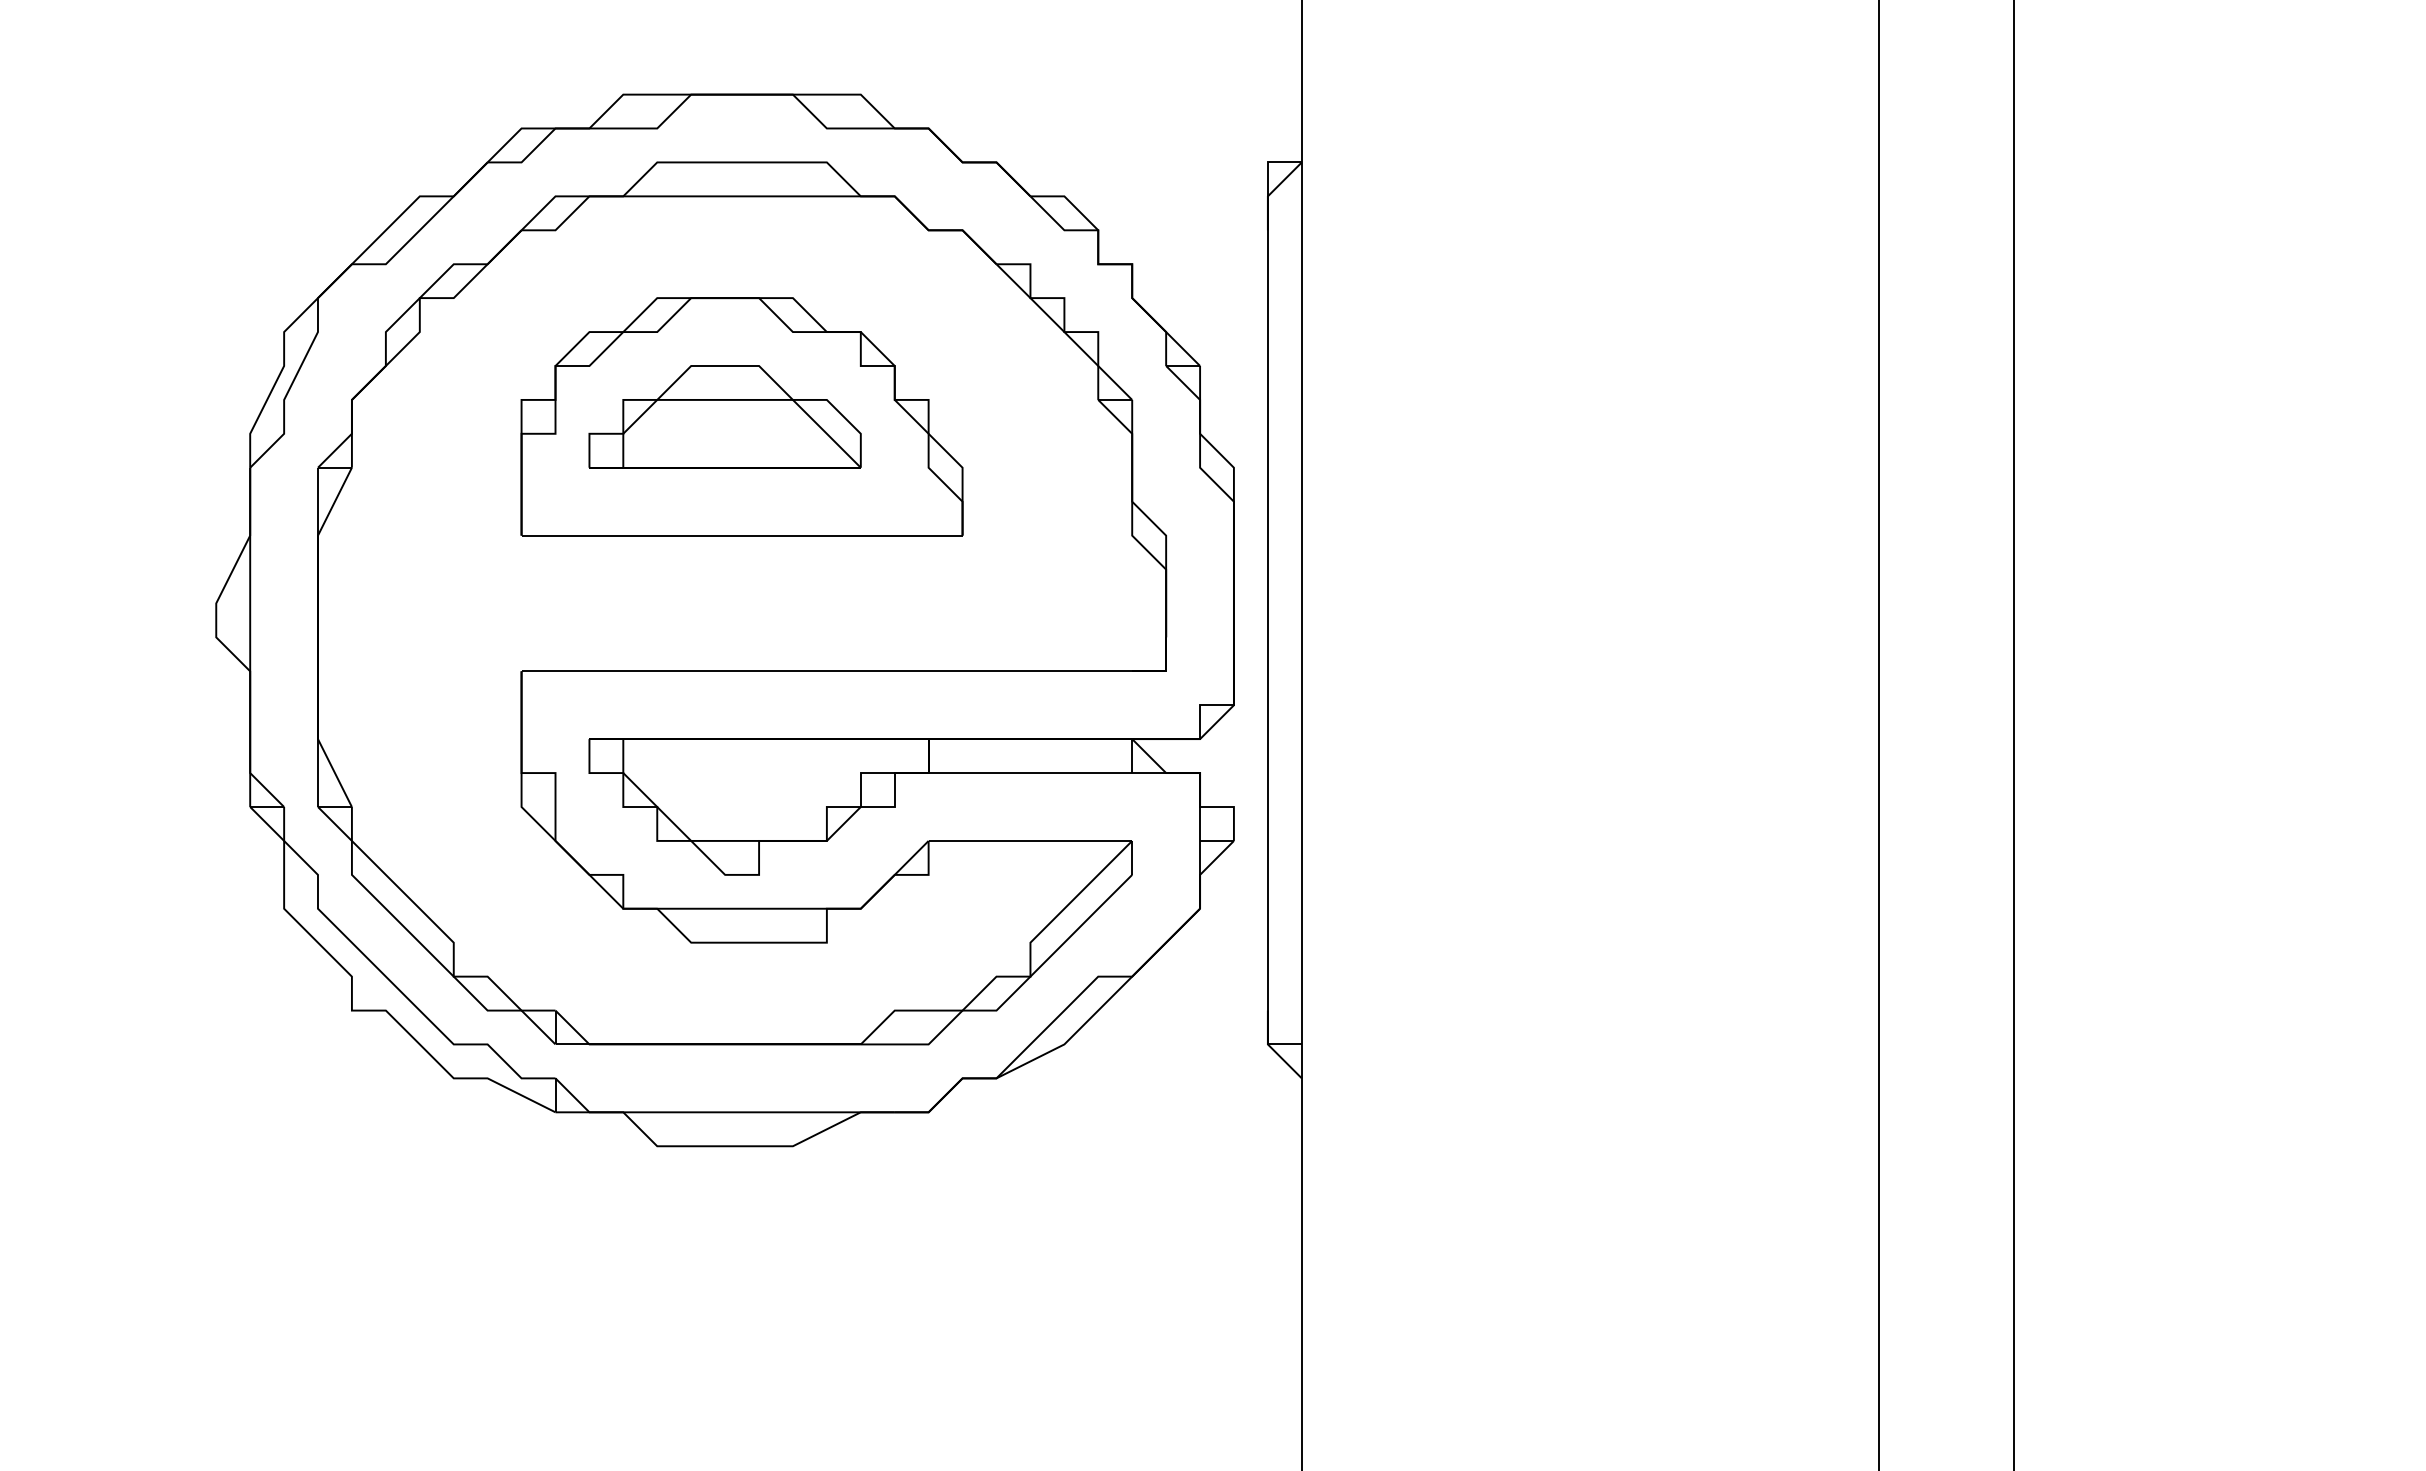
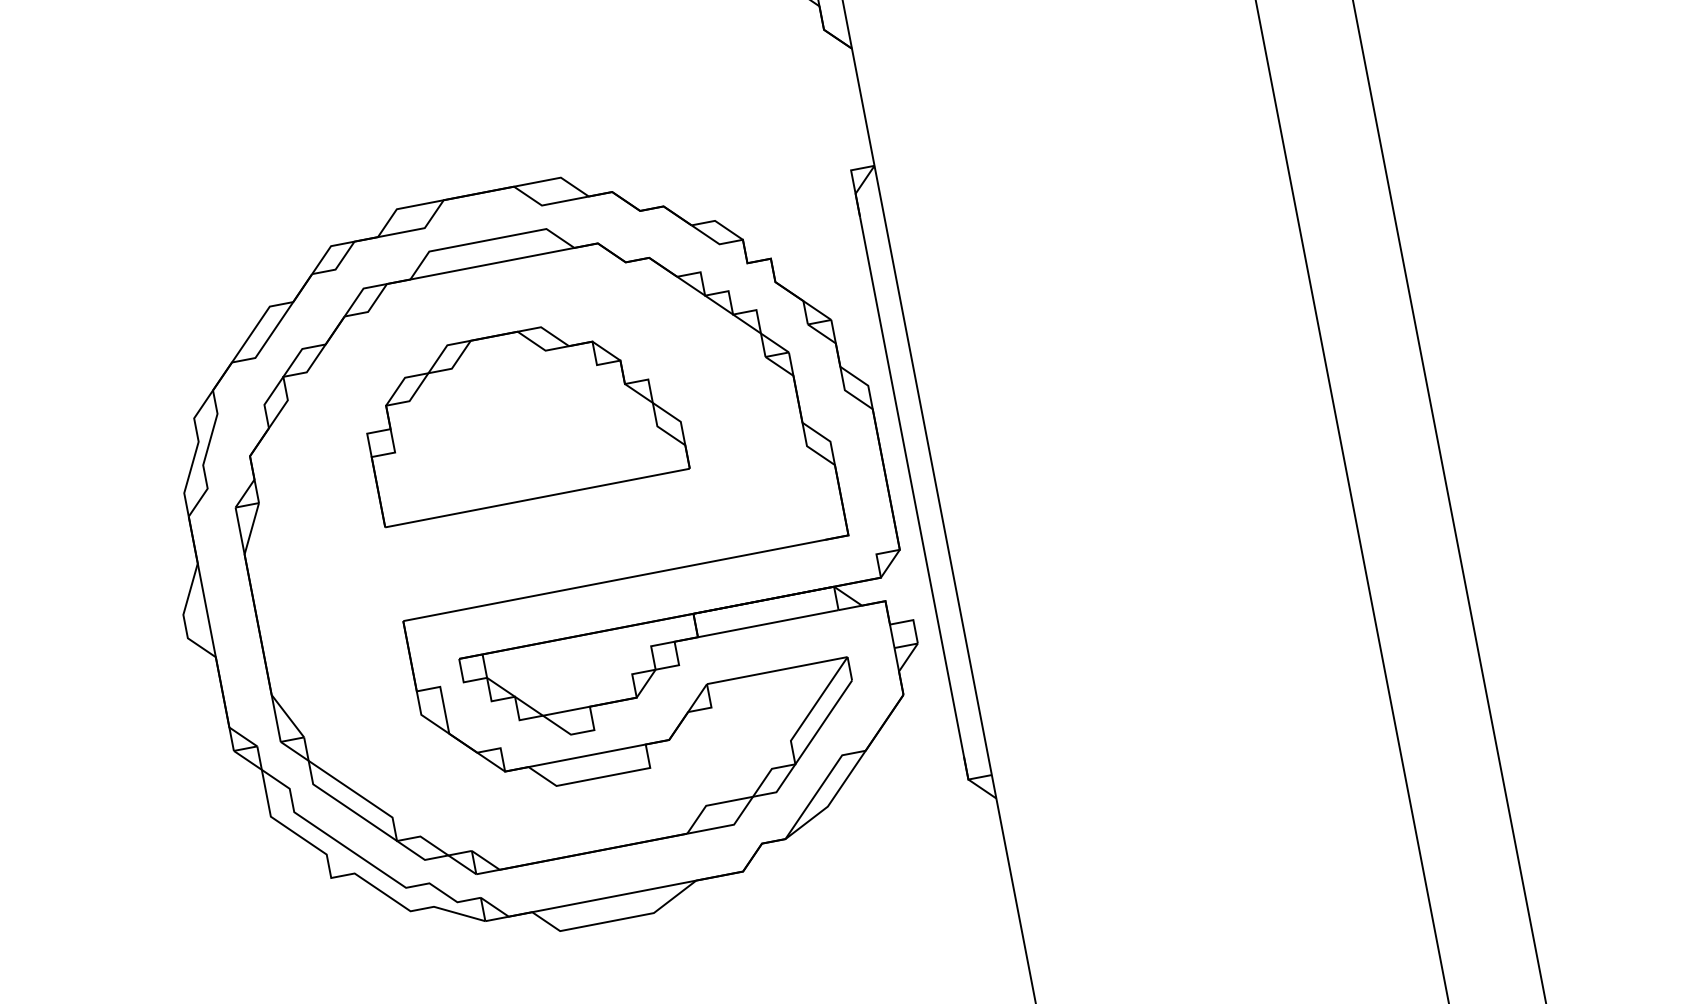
part: (724, 416) -> (509, 418), removed

